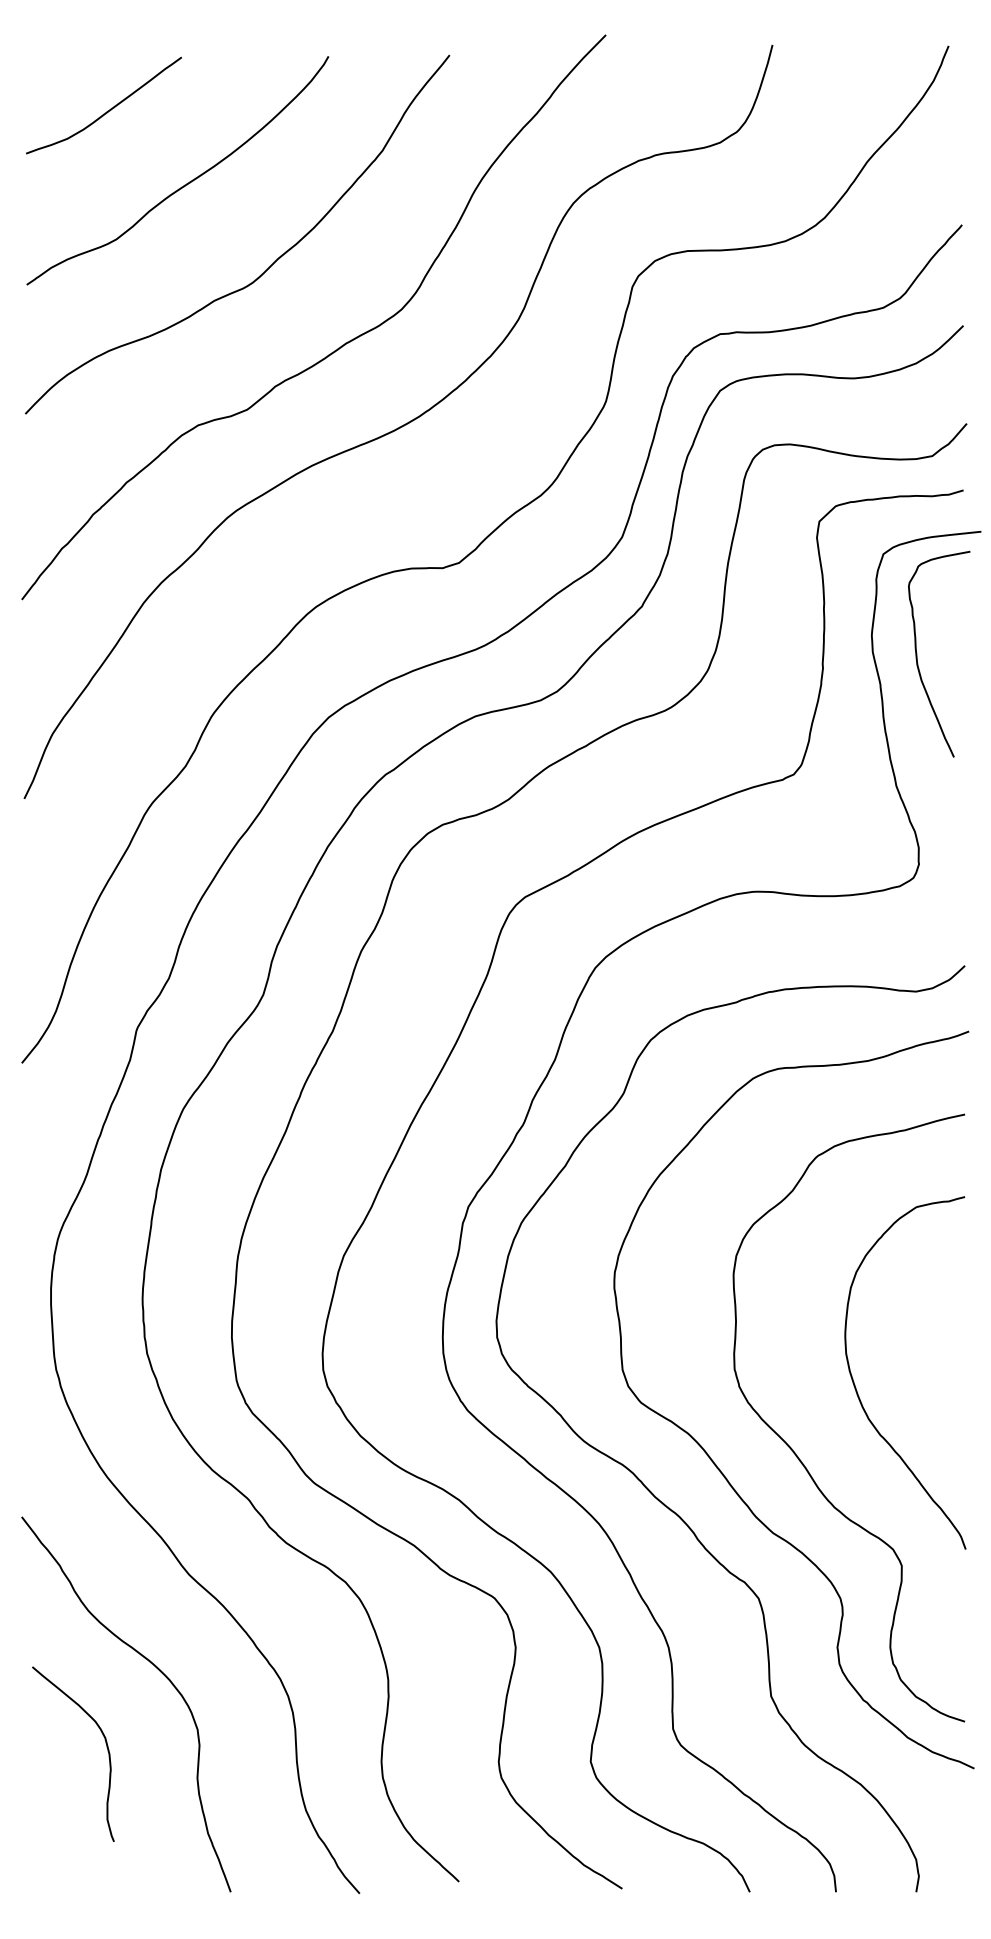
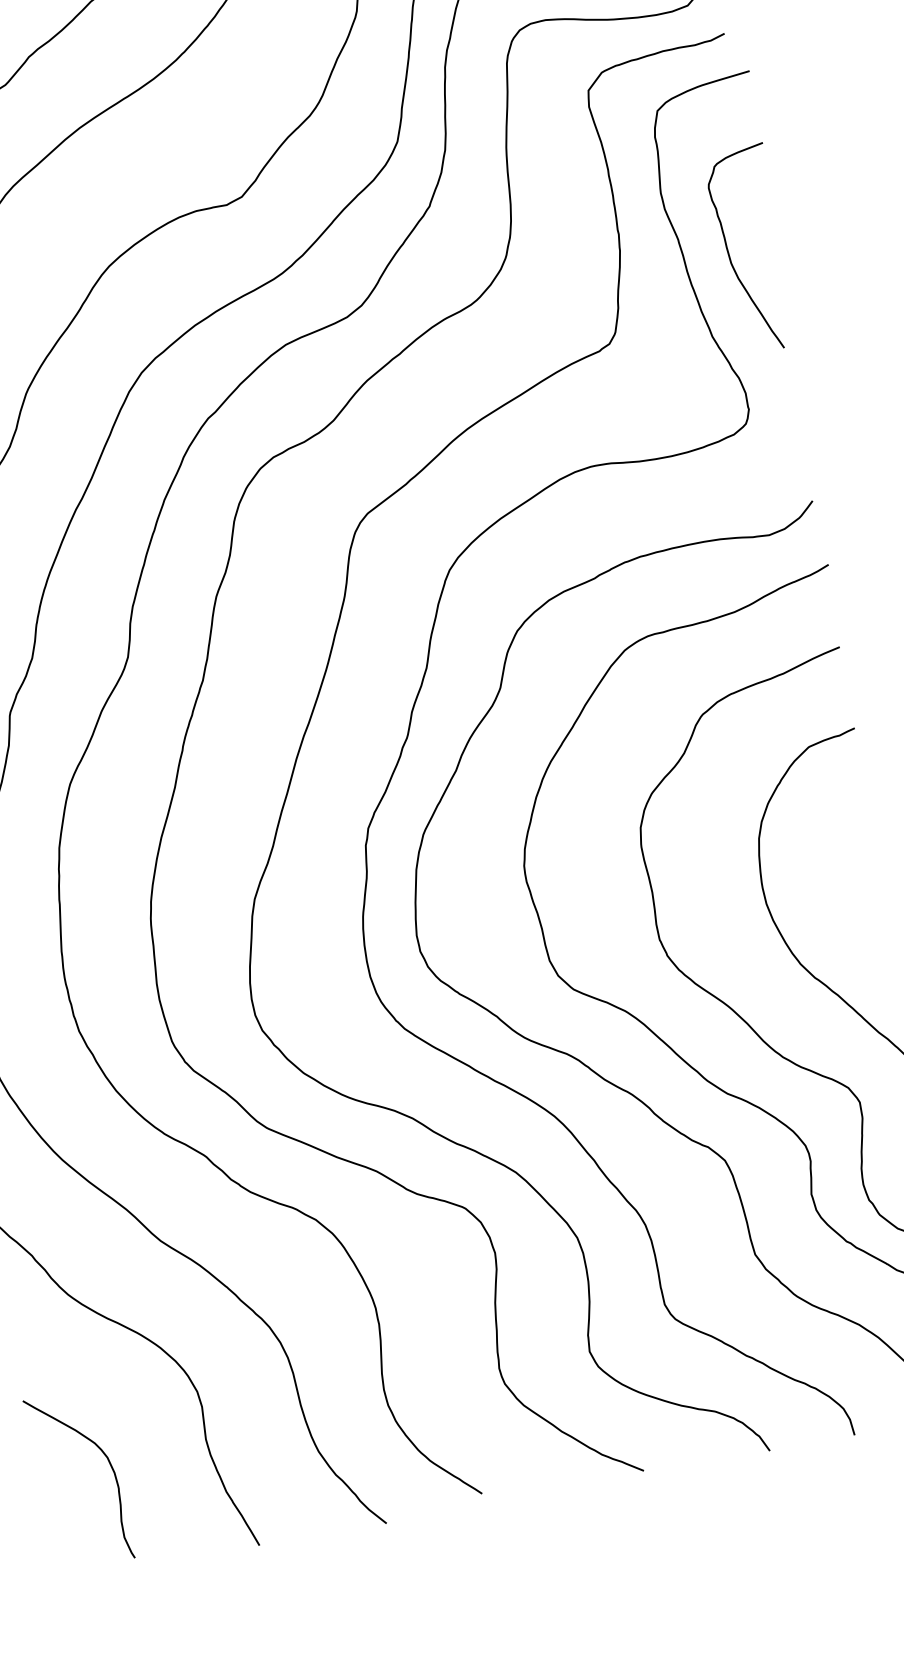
curve: (917, 653) -> (729, 252), moved
curve: (105, 1743) -> (108, 1462), moved

